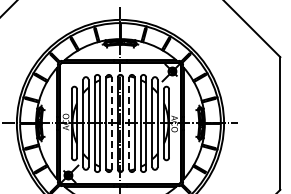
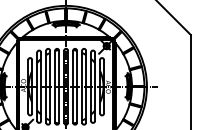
line: (111, 123) -> (59, 86), dashed -> solid
line: (129, 123) -> (73, 86), dashed -> solid

